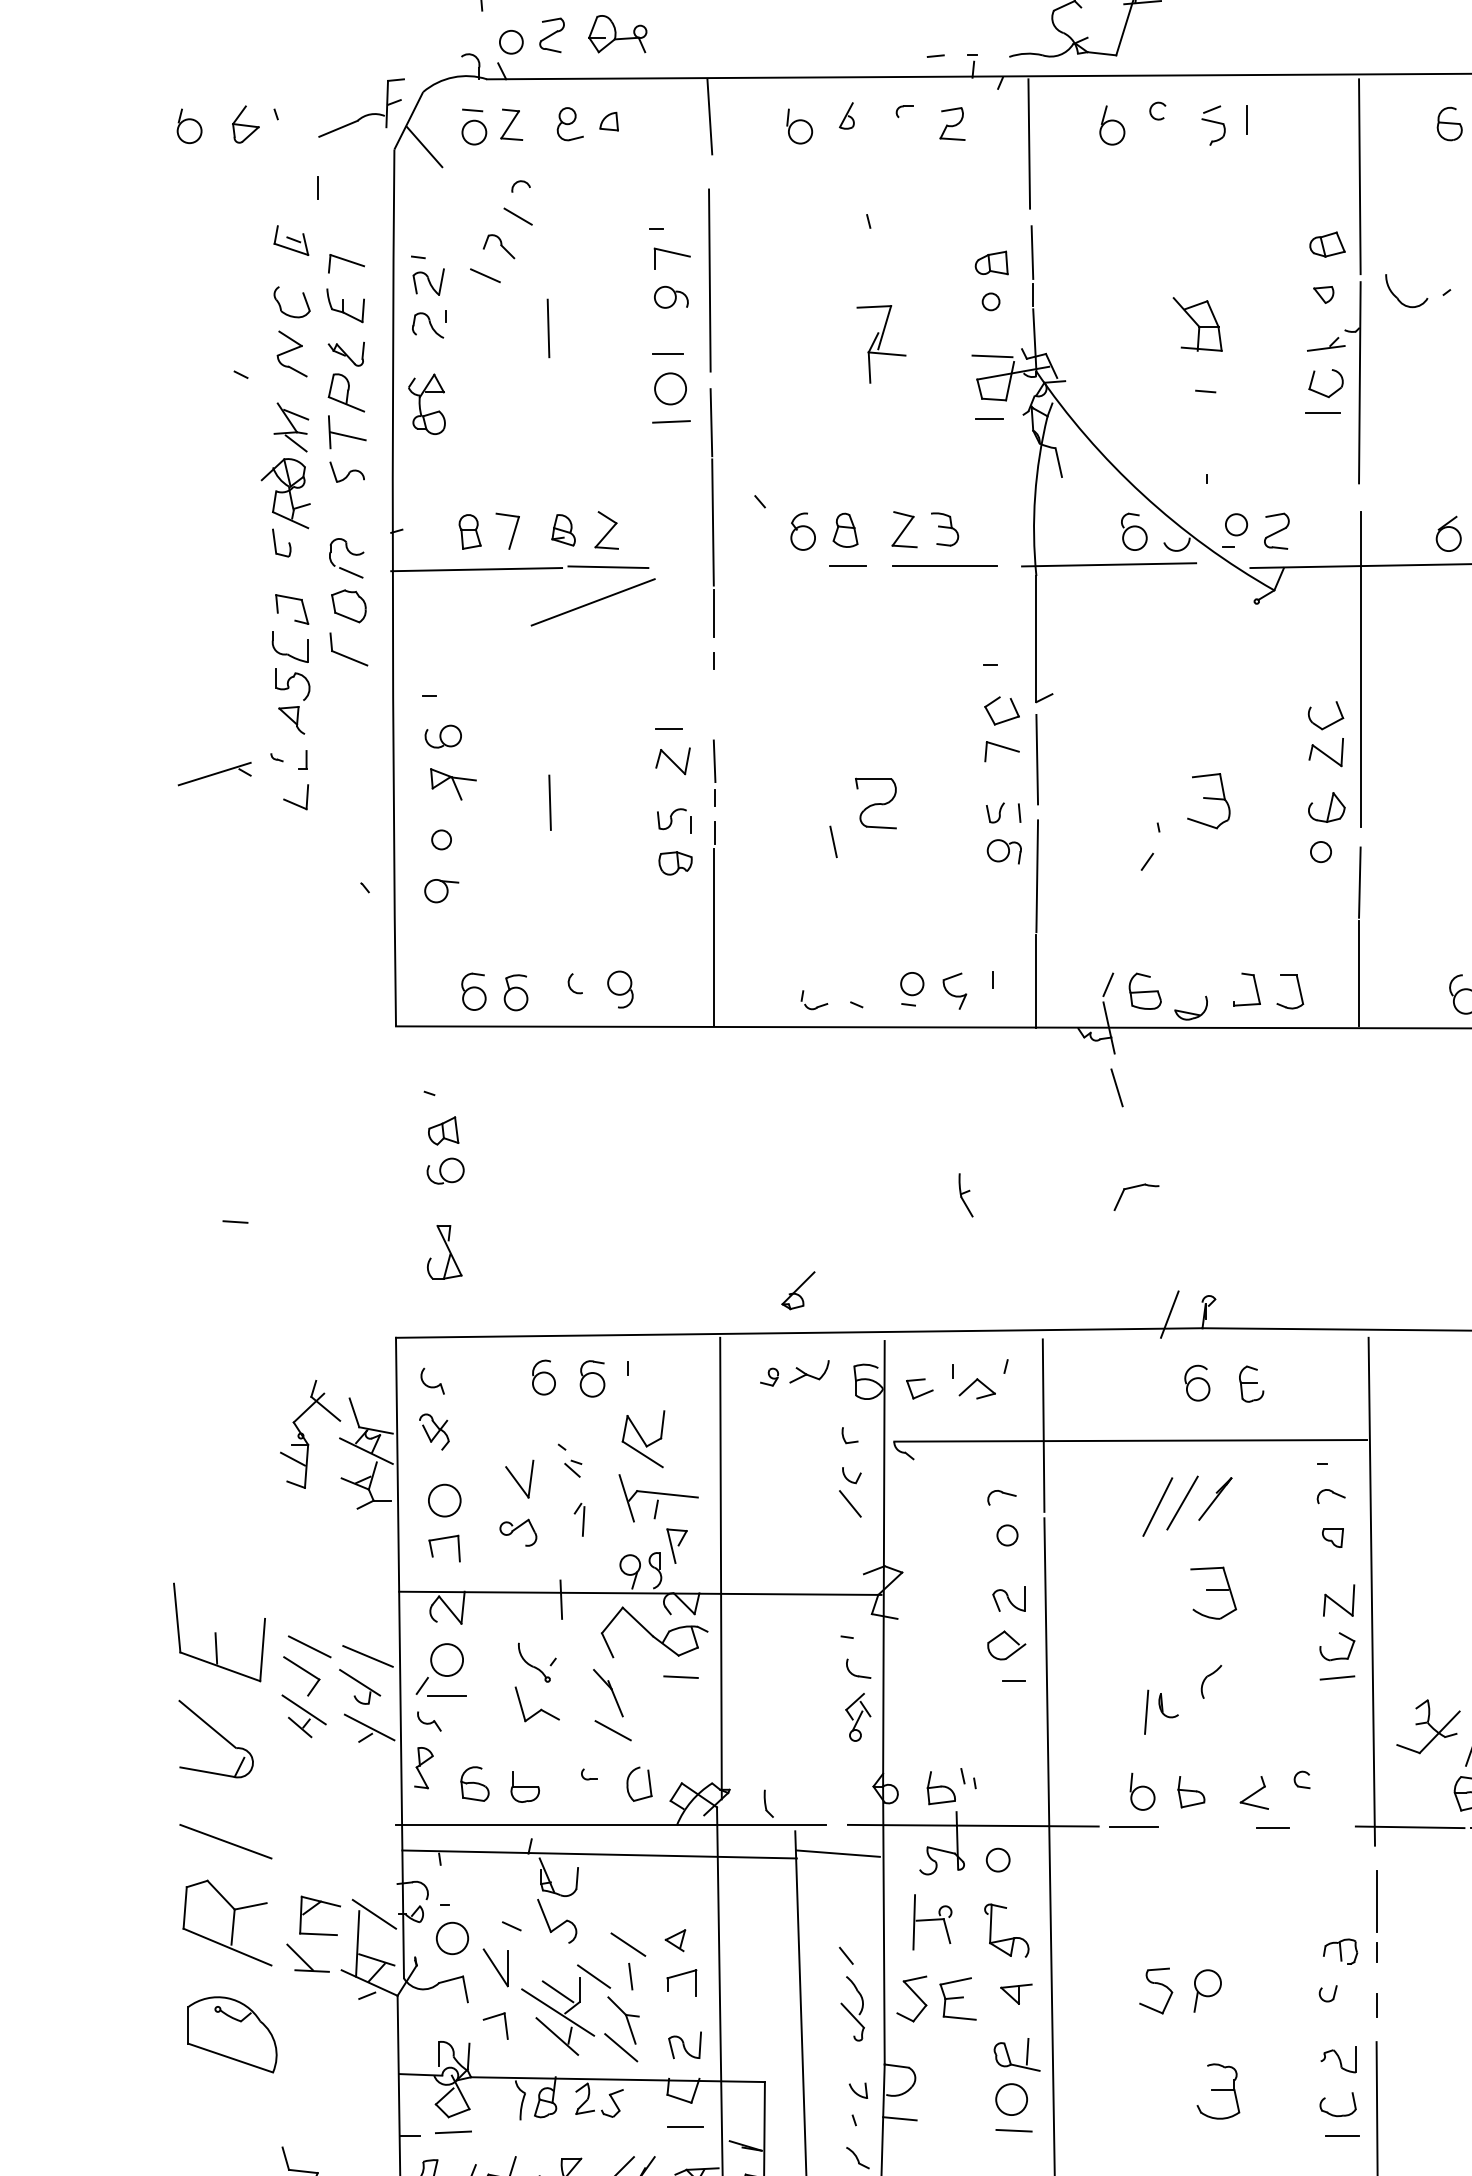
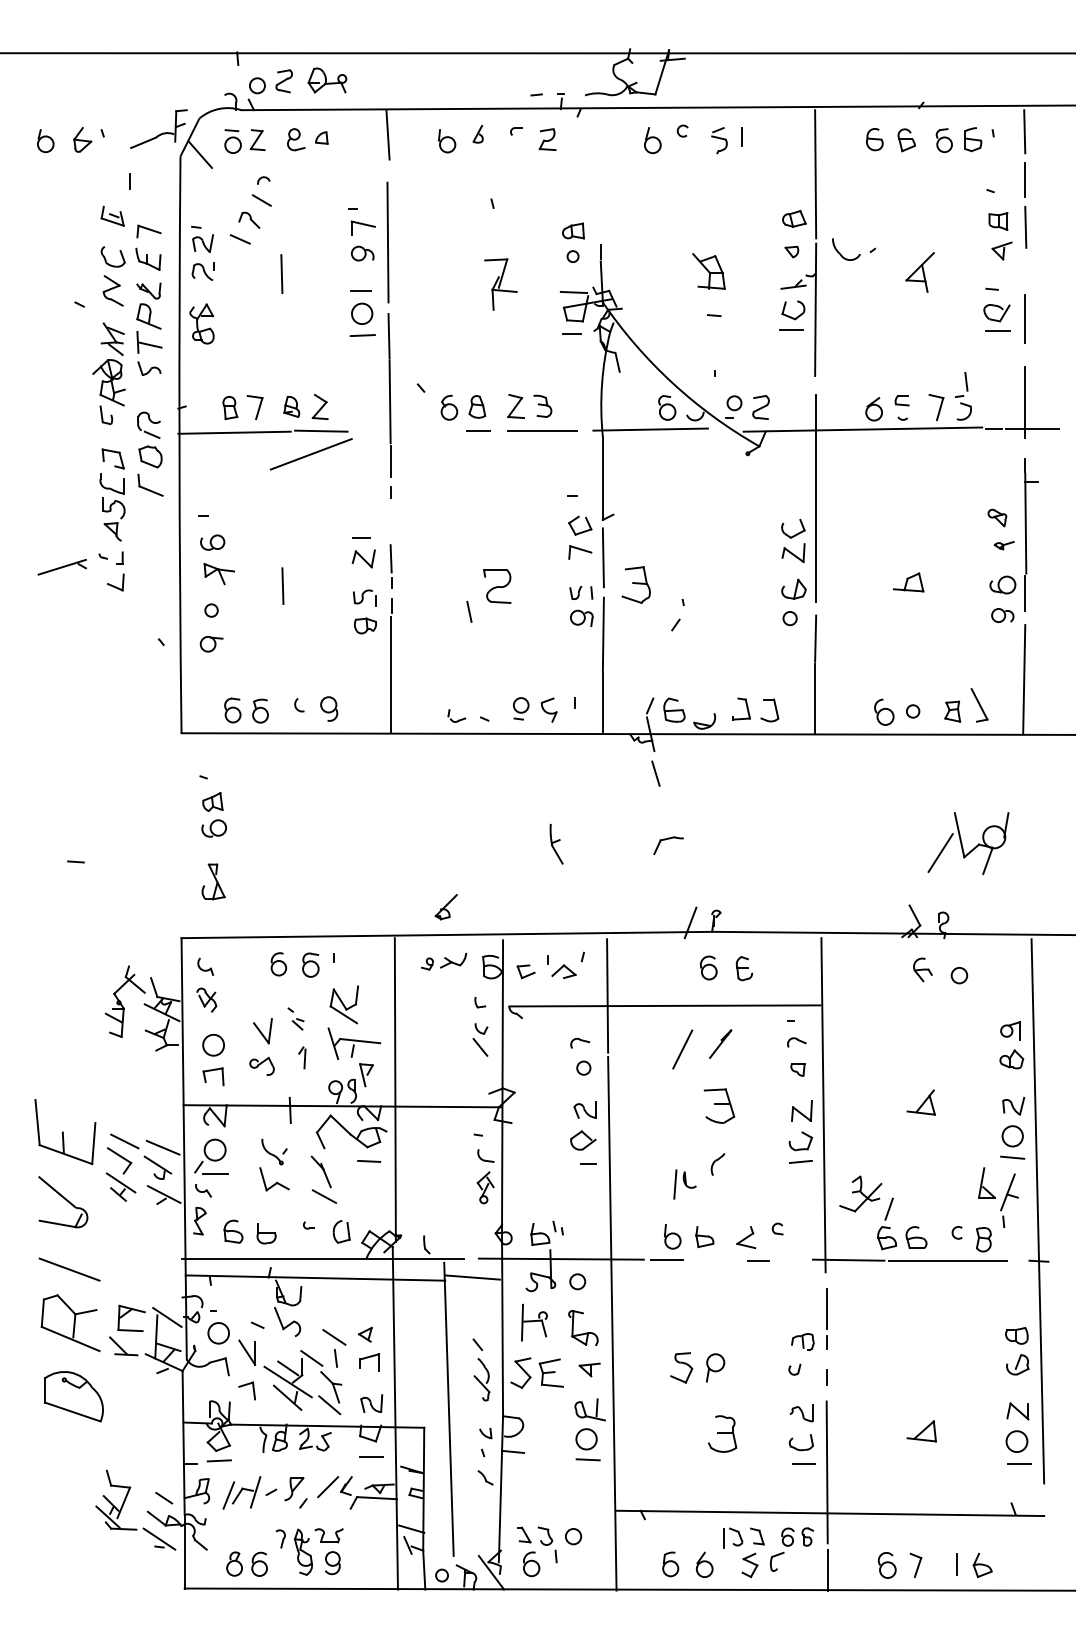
line: (1028, 143) -> (597, 152), removed
line: (1031, 251) -> (599, 223), removed
part: (1207, 800) -> (635, 584), moved
part: (965, 1195) -> (556, 844), size x1.4
line: (1183, 1502) -> (699, 1046), removed

